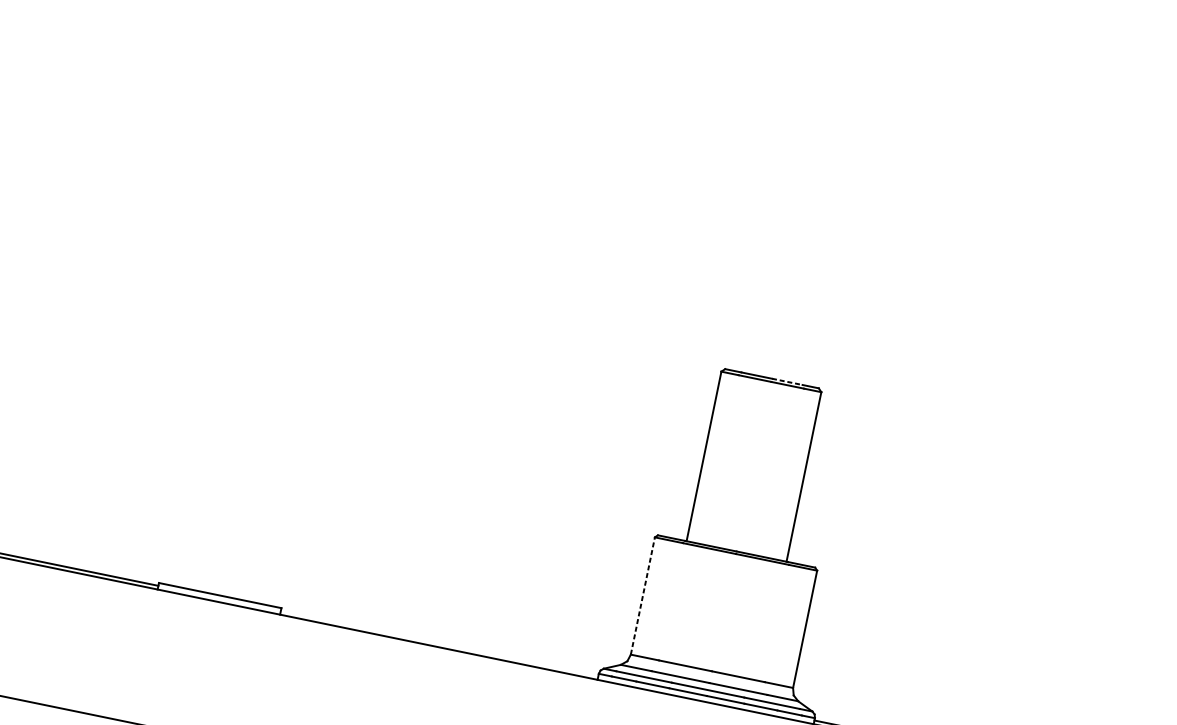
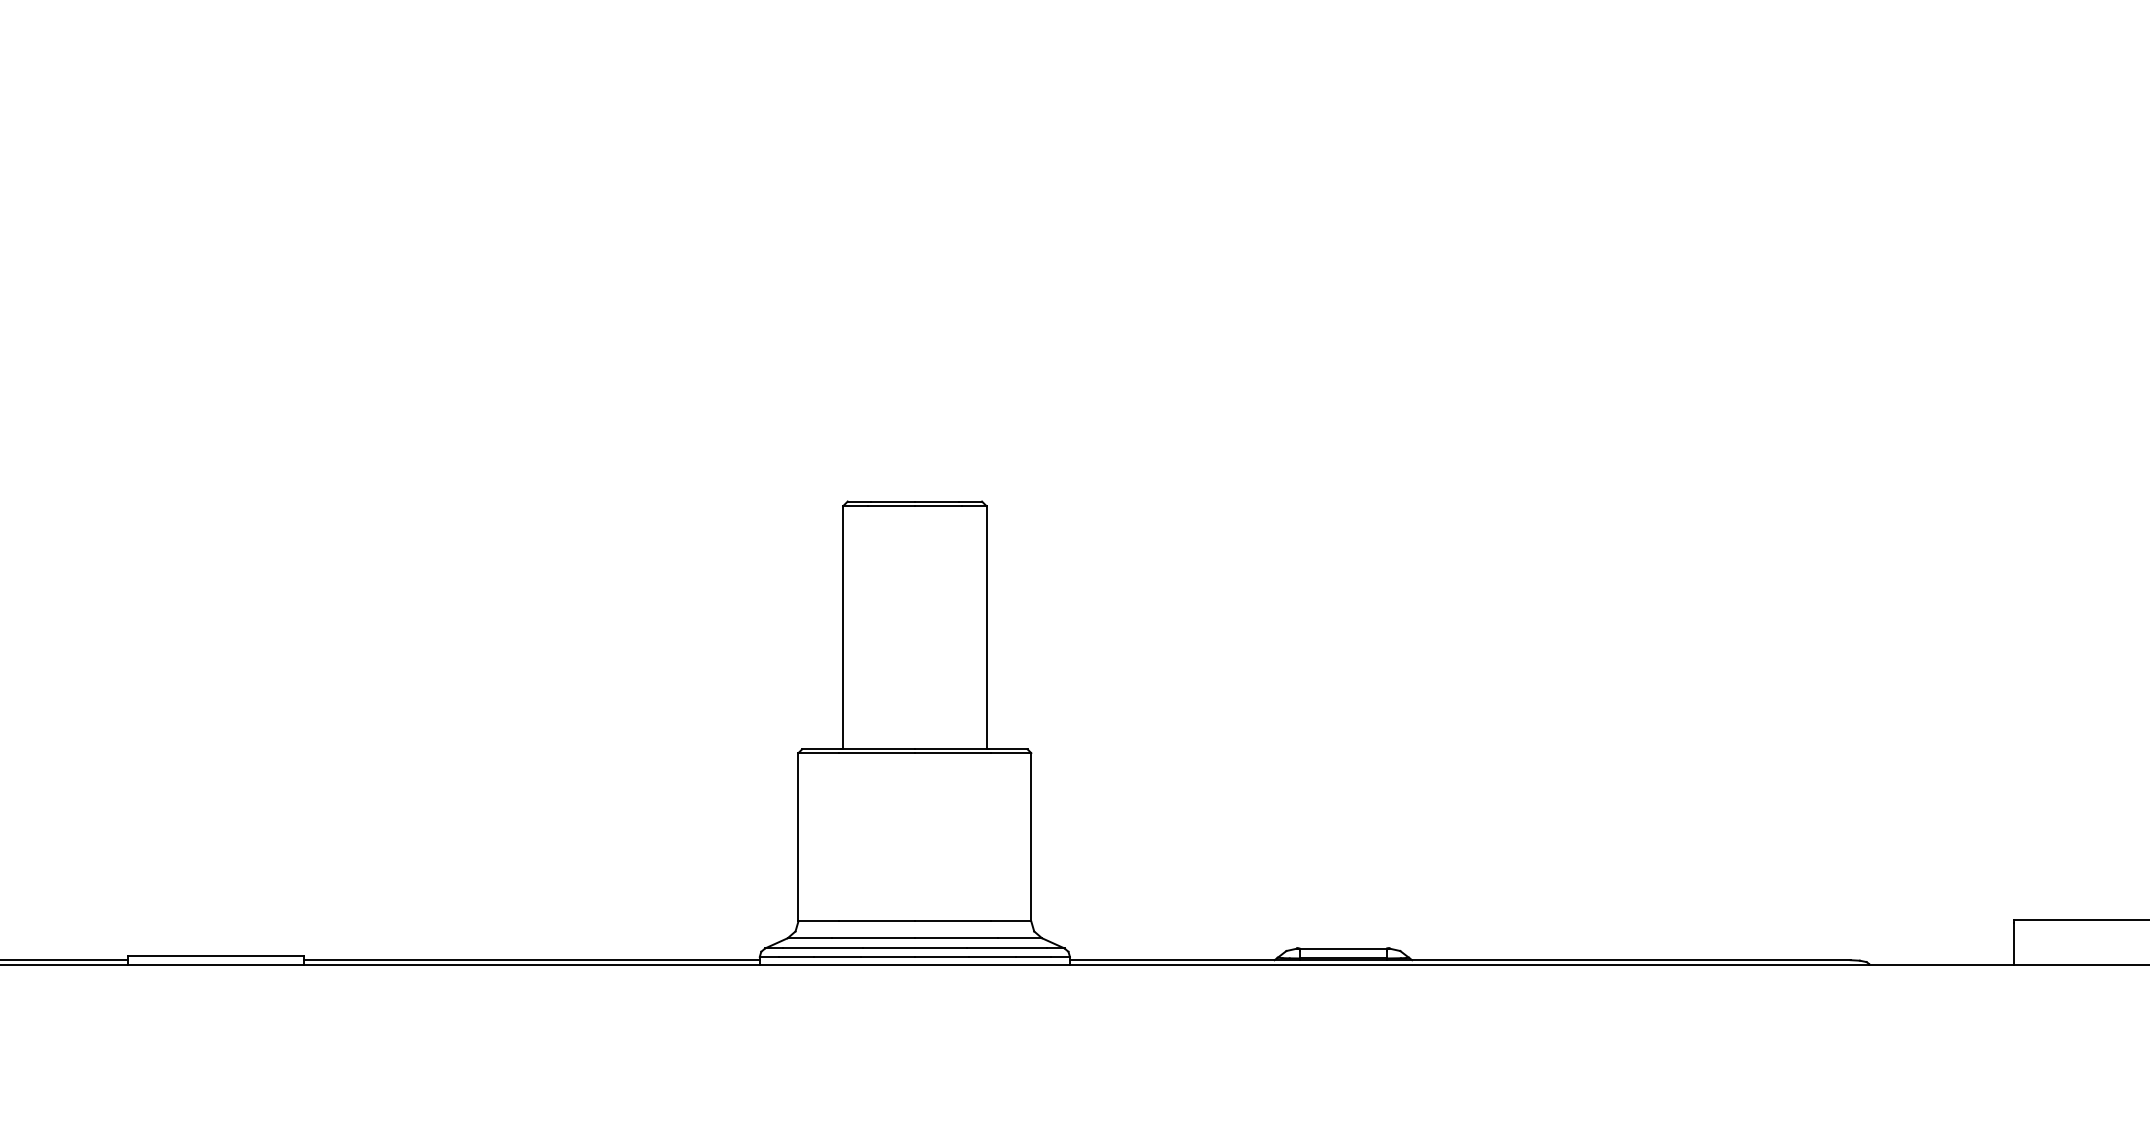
line: (787, 381) -> (936, 501), dashed -> solid
line: (643, 595) -> (798, 836), dashed -> solid
line: (439, 643) -> (531, 960), added

